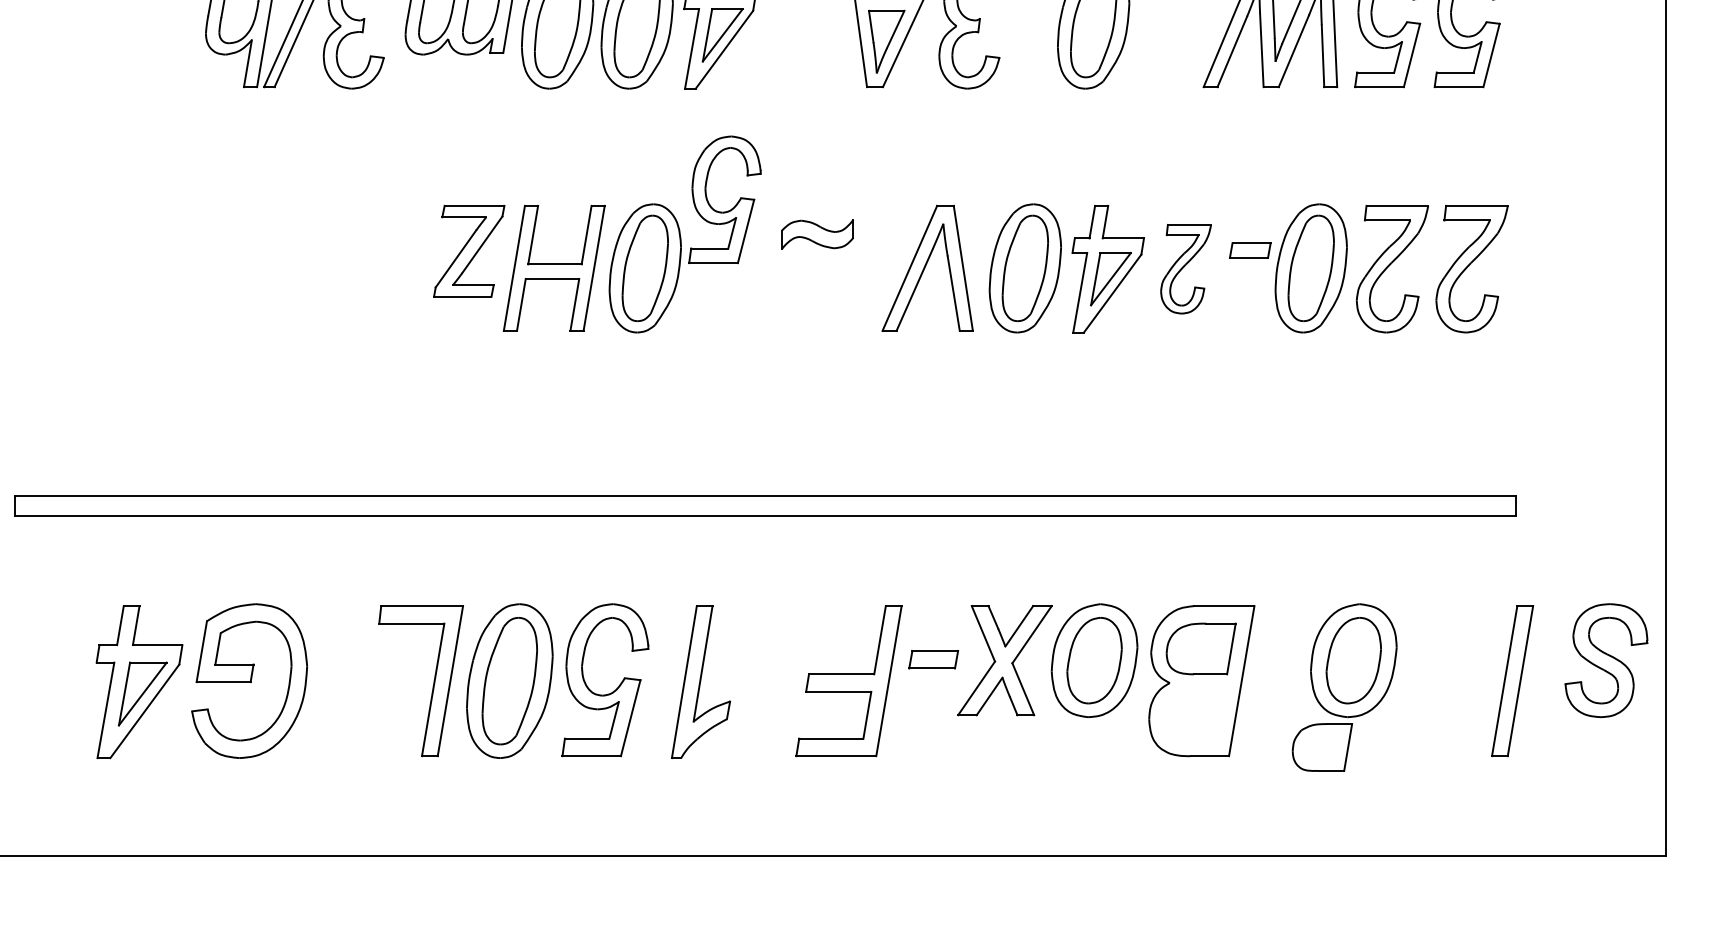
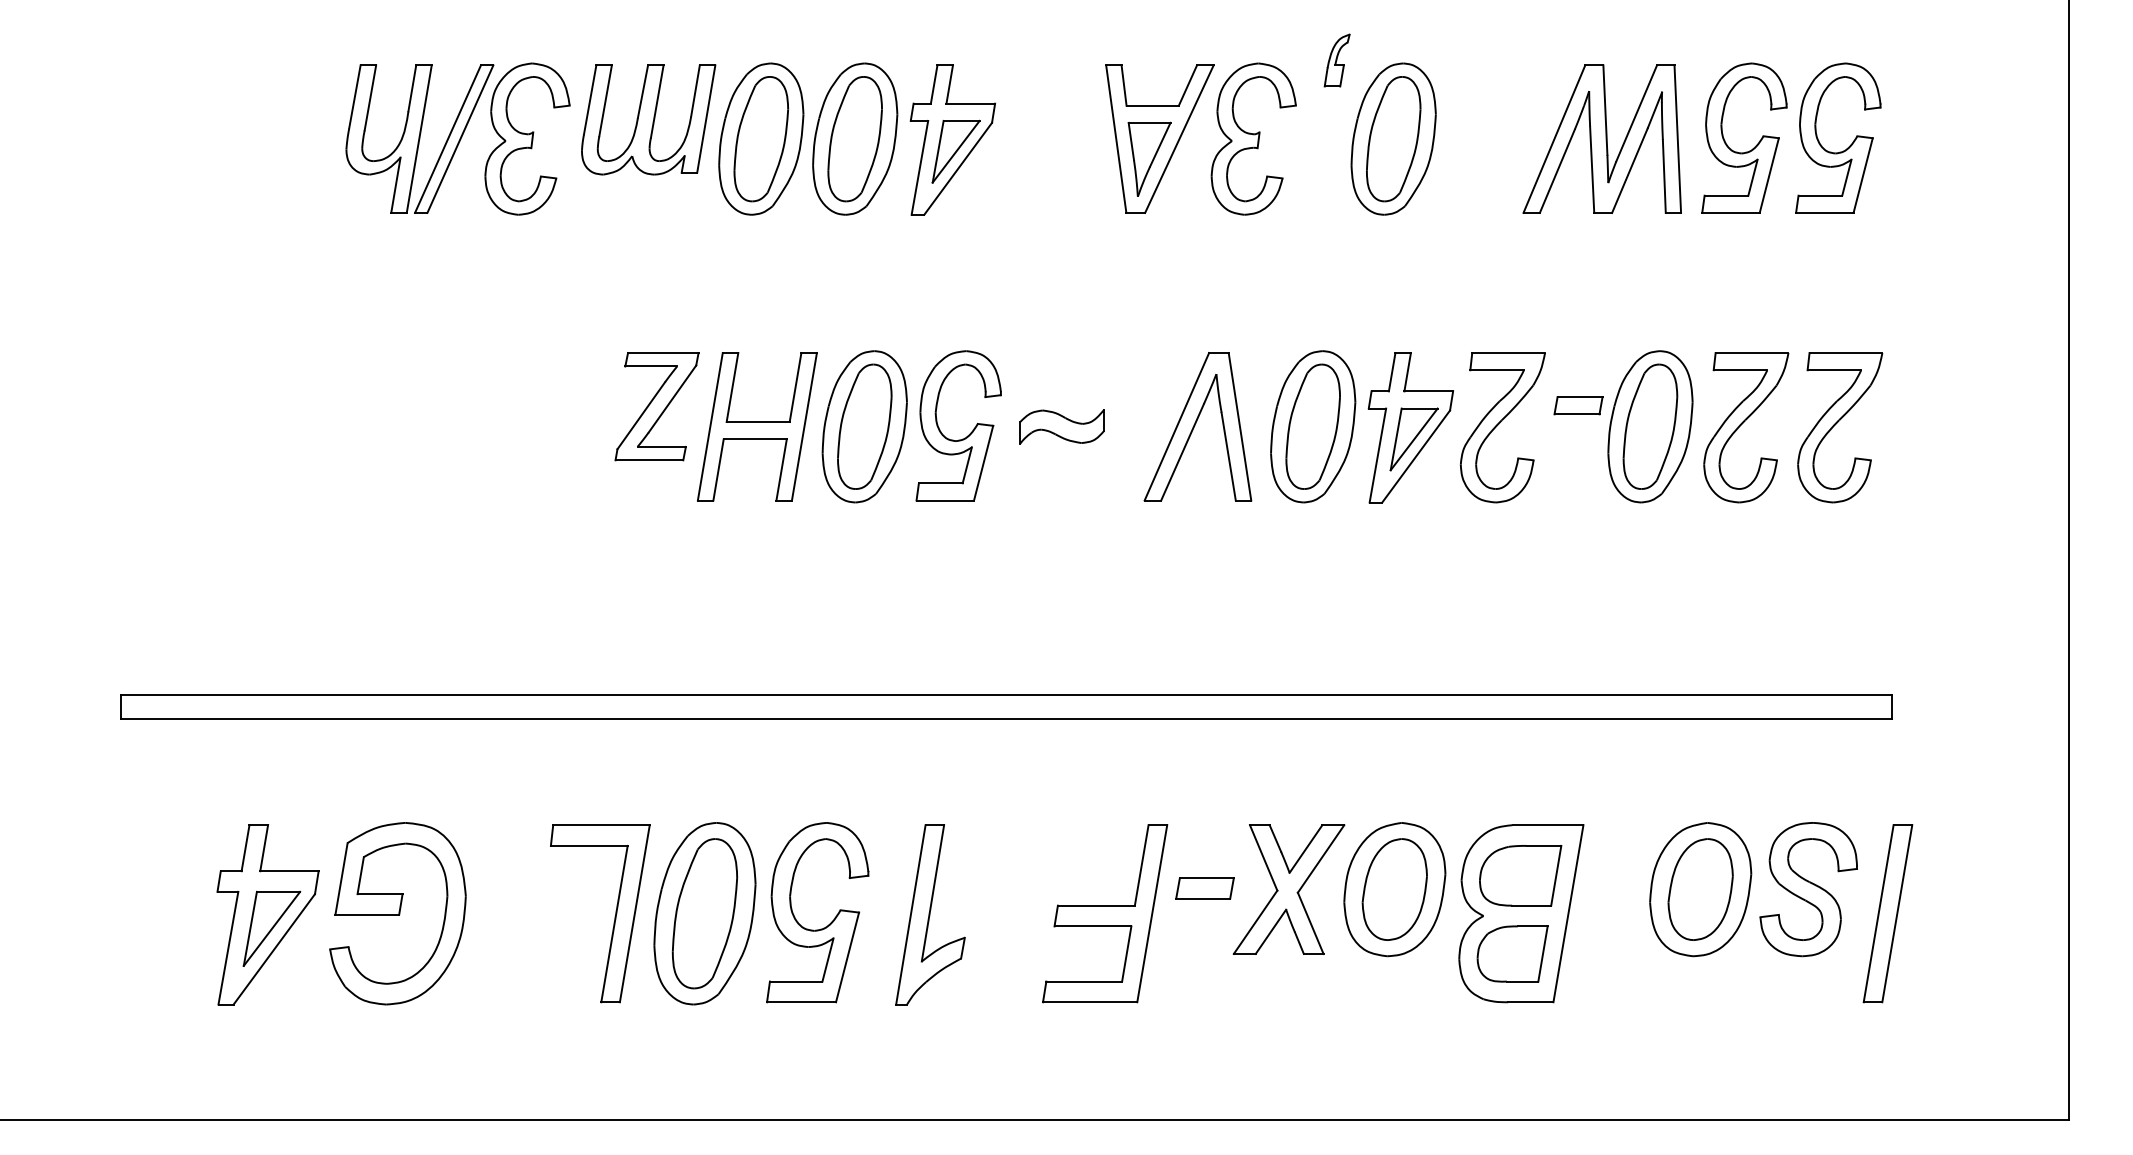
part: (729, 209) -> (964, 437), moved
part: (817, 234) -> (1061, 426), moved
part: (1185, 269) -> (1502, 427), size x1.43
part: (1606, 660) -> (1808, 889), moved
part: (1322, 747) -> (1512, 953), moved

